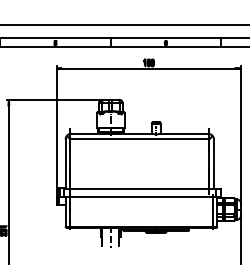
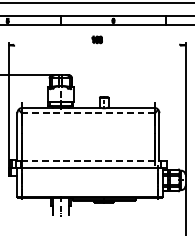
line: (148, 68) -> (96, 45), removed
line: (139, 139) -> (88, 113), solid -> dashed
line: (143, 189) -> (91, 161), solid -> dashed

